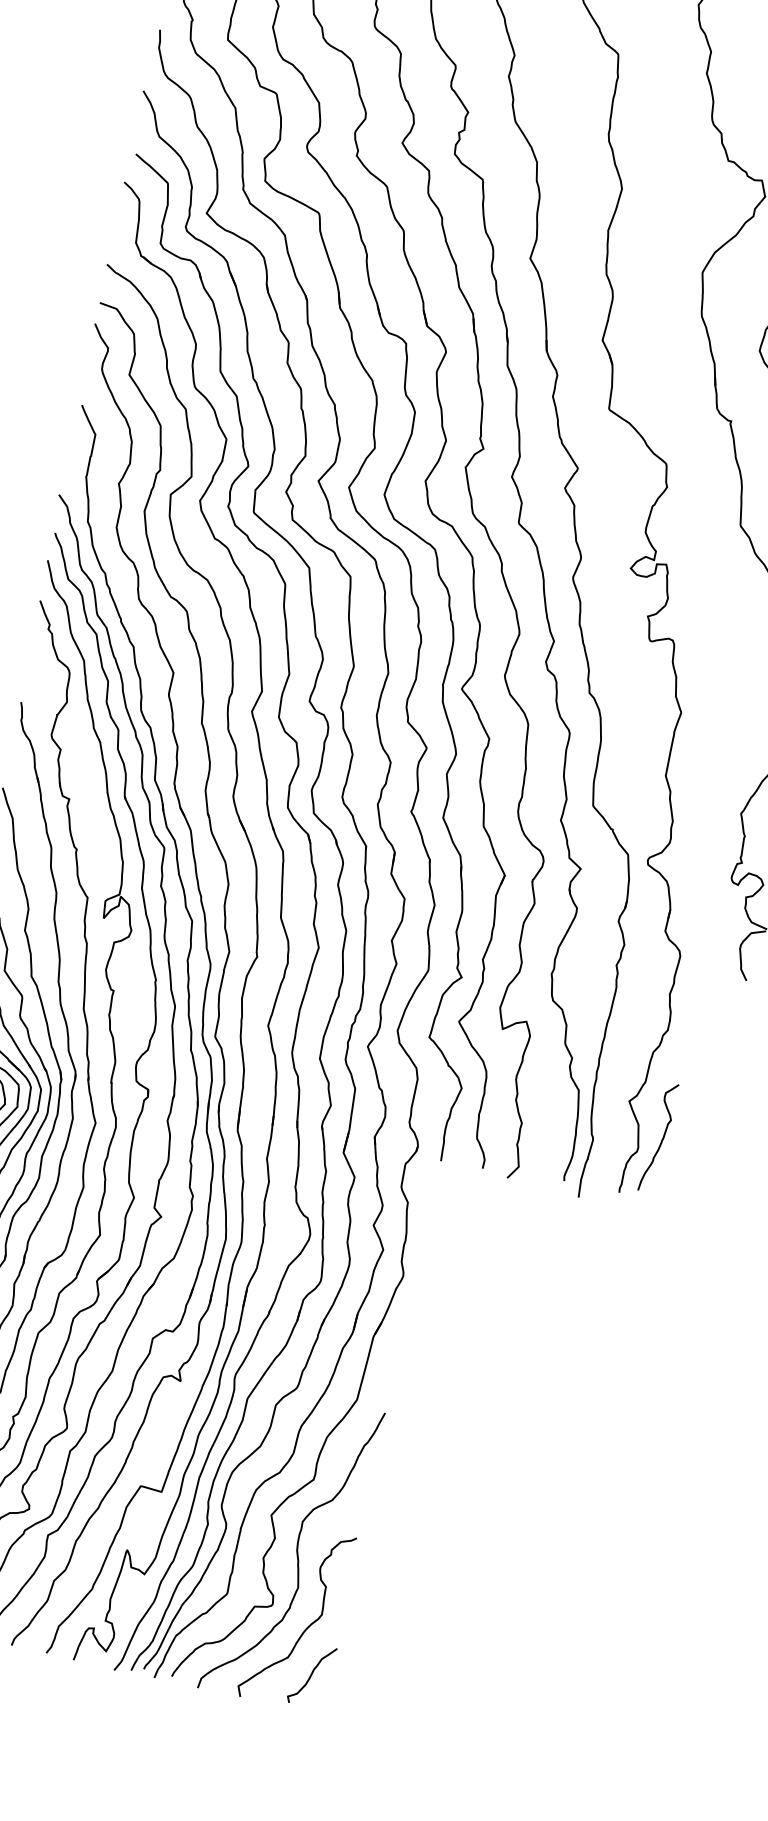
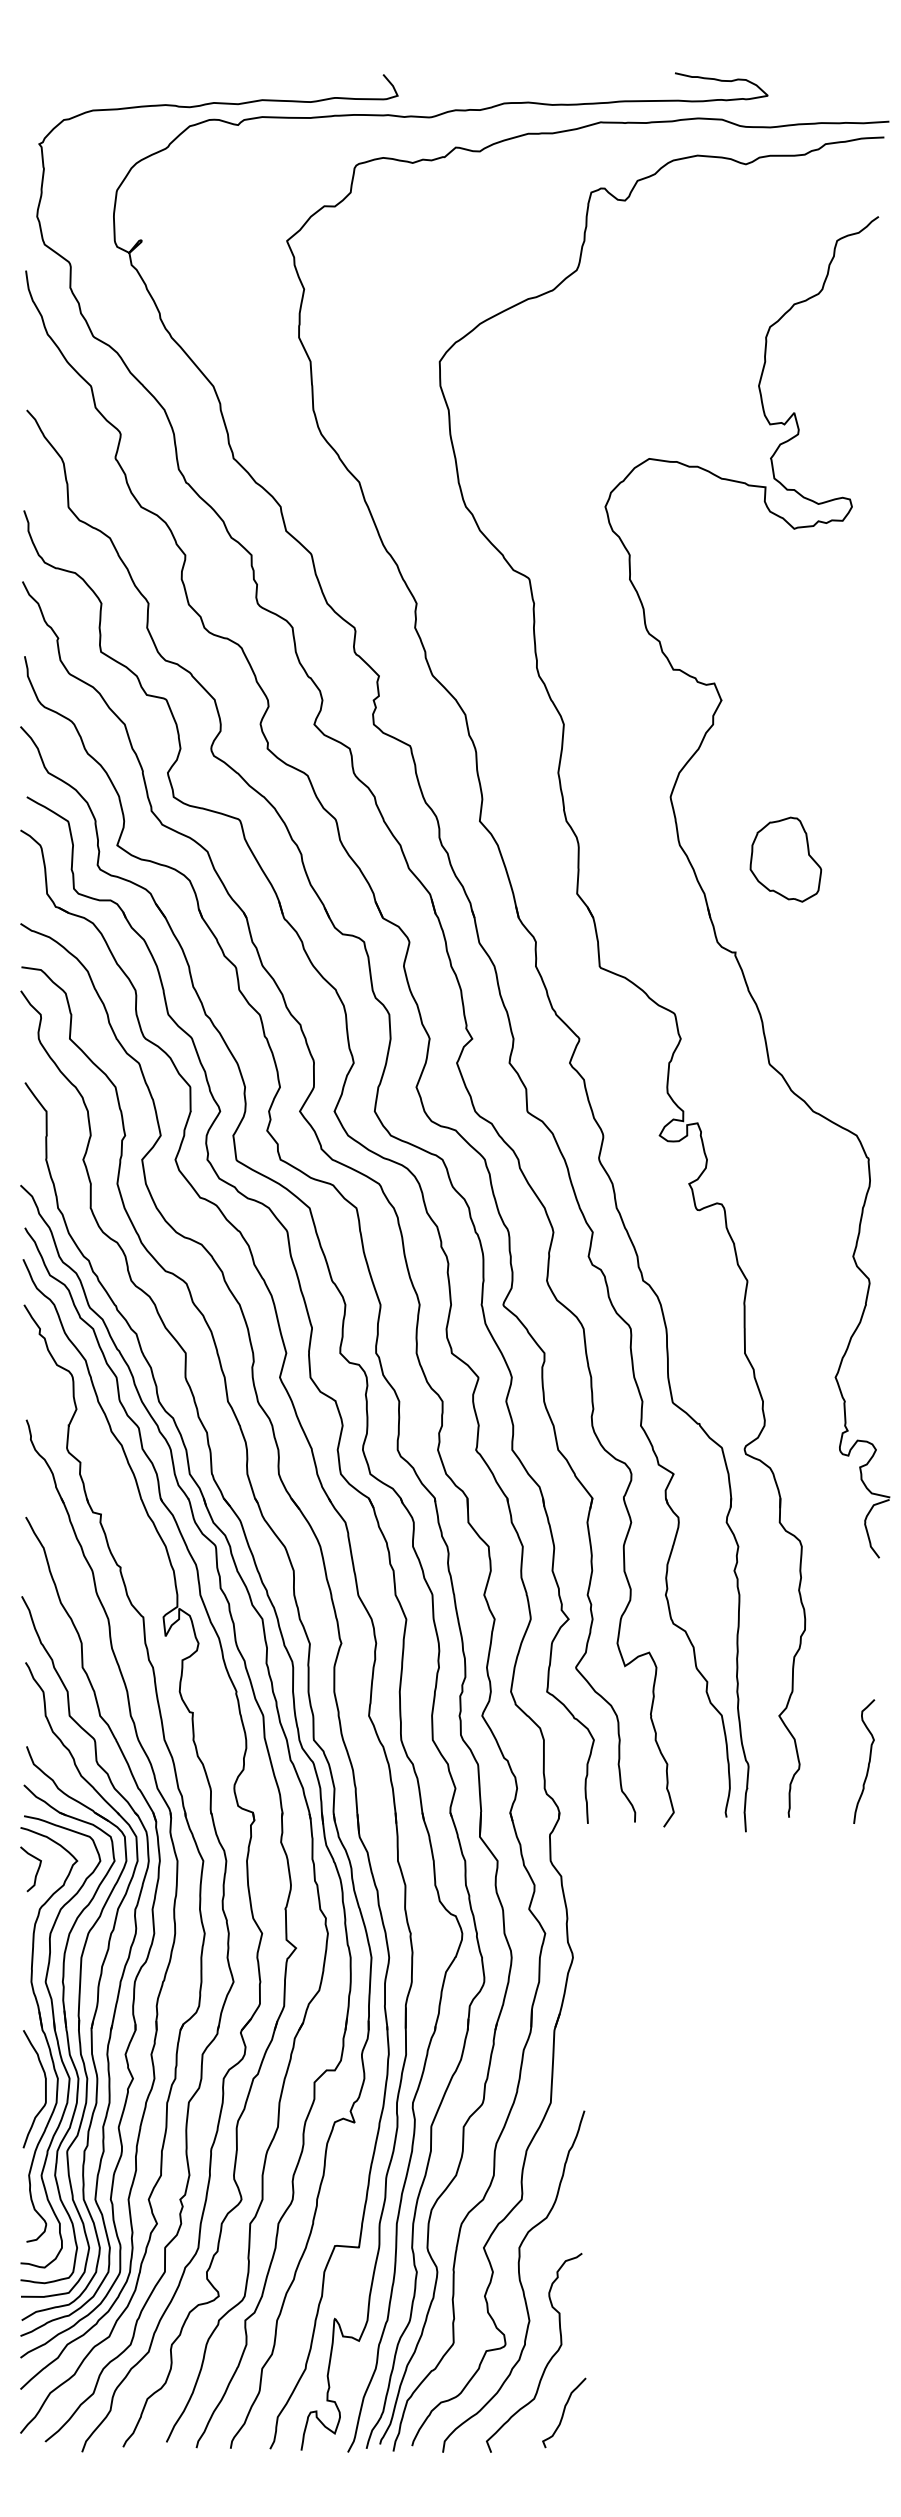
curve: (662, 1138) -> (868, 1761), moved

